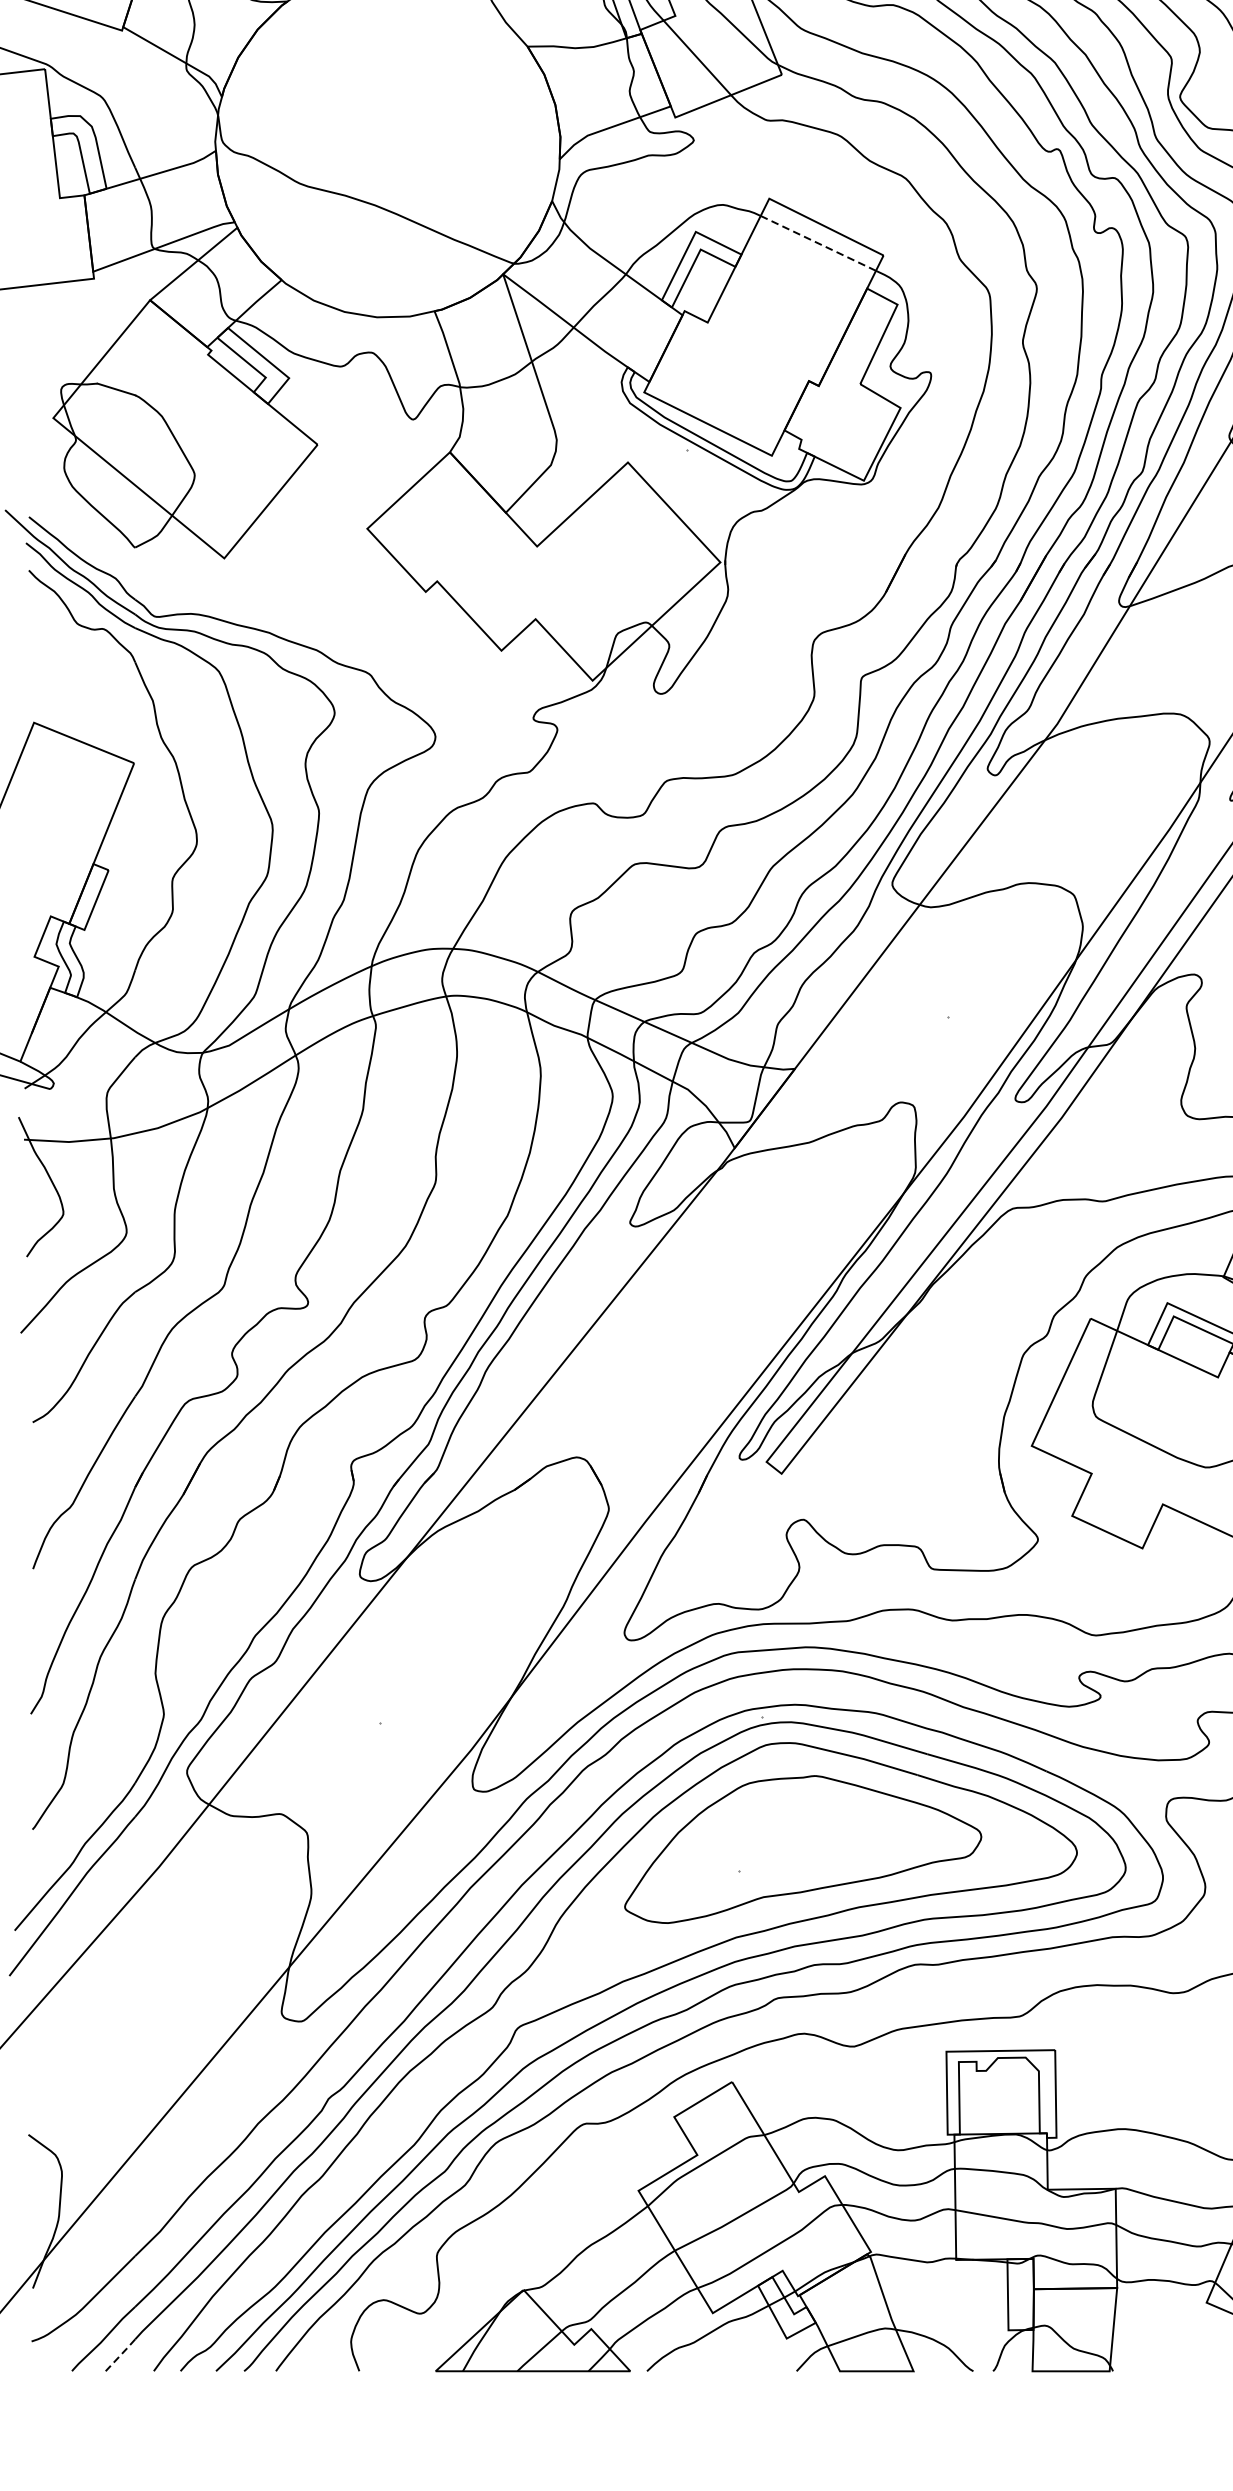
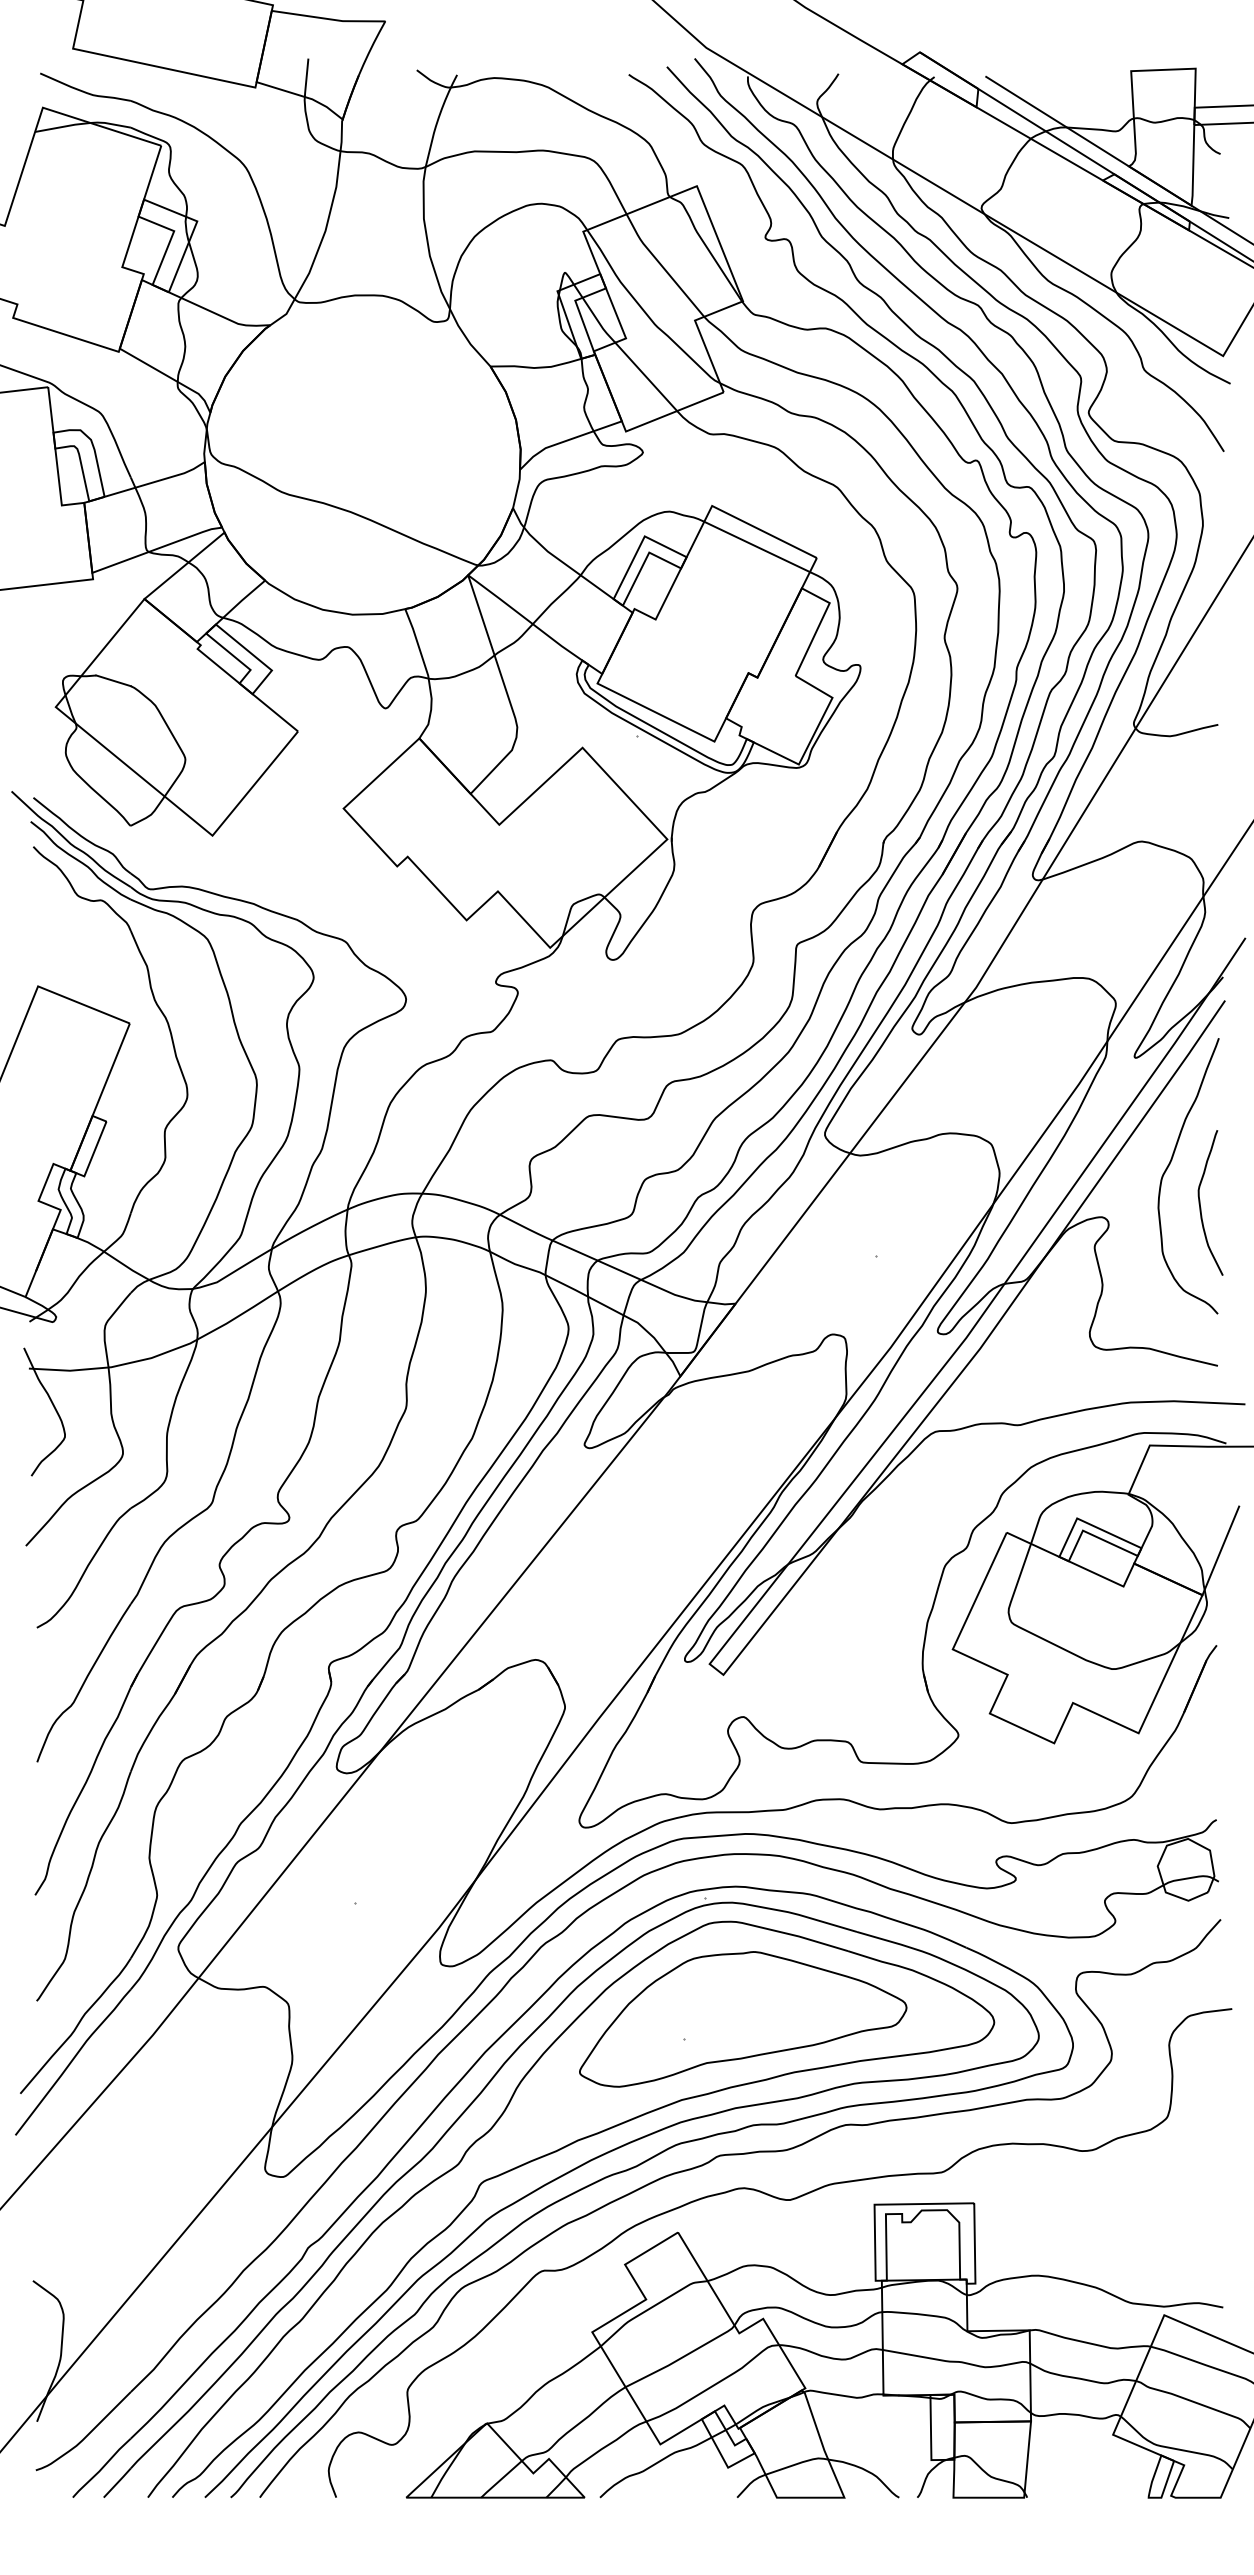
line: (818, 242) -> (757, 546), dashed -> solid
line: (120, 2354) -> (117, 2482), dashed -> solid

